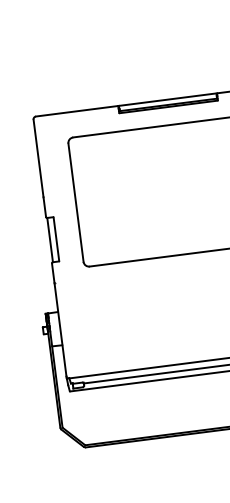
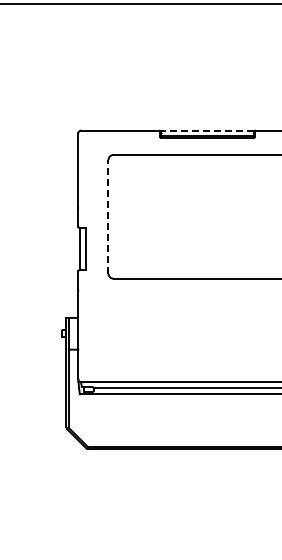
line: (167, 99) -> (207, 130), solid -> dashed
line: (75, 202) -> (108, 216), solid -> dashed

